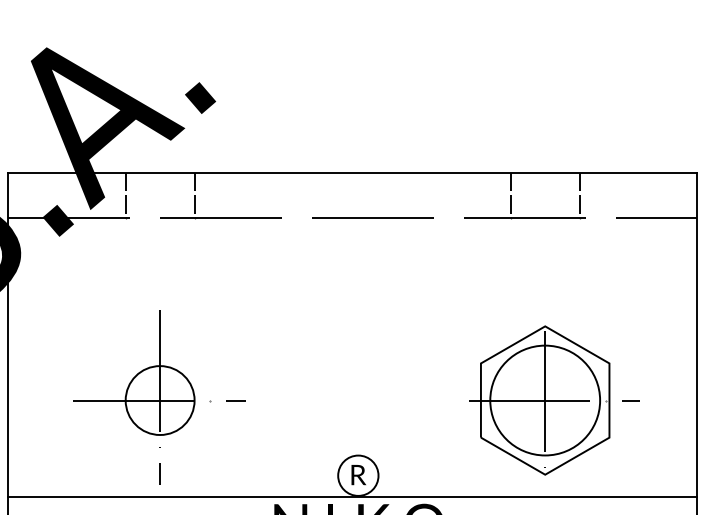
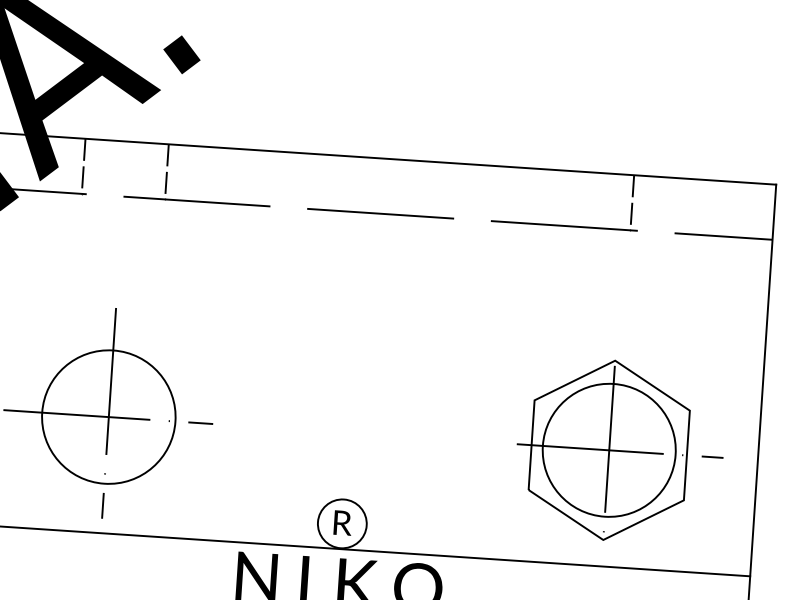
line: (510, 195) -> (548, 197), removed
circle: (159, 400) -> (108, 416), size x1.6
part: (554, 400) -> (620, 451), moved

